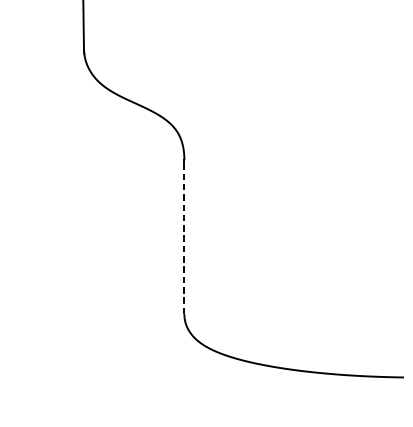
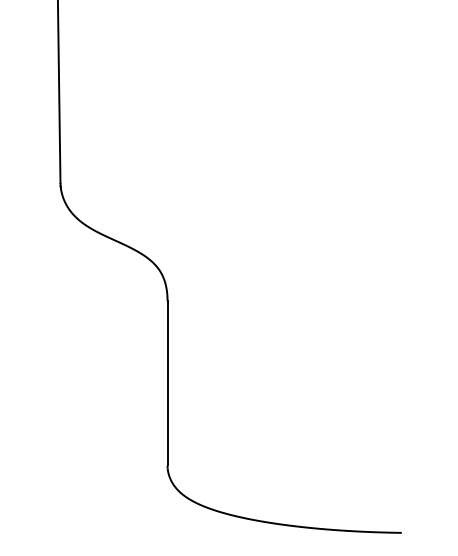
line: (184, 237) -> (167, 383), dashed -> solid

